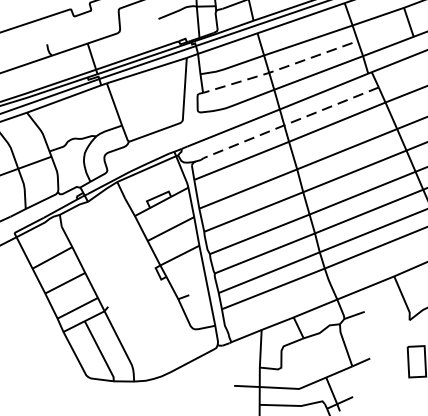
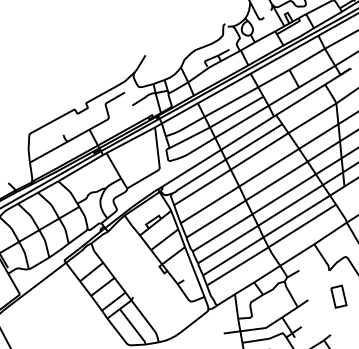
line: (278, 69) -> (215, 124), dashed -> solid
line: (287, 124) -> (227, 158), dashed -> solid

